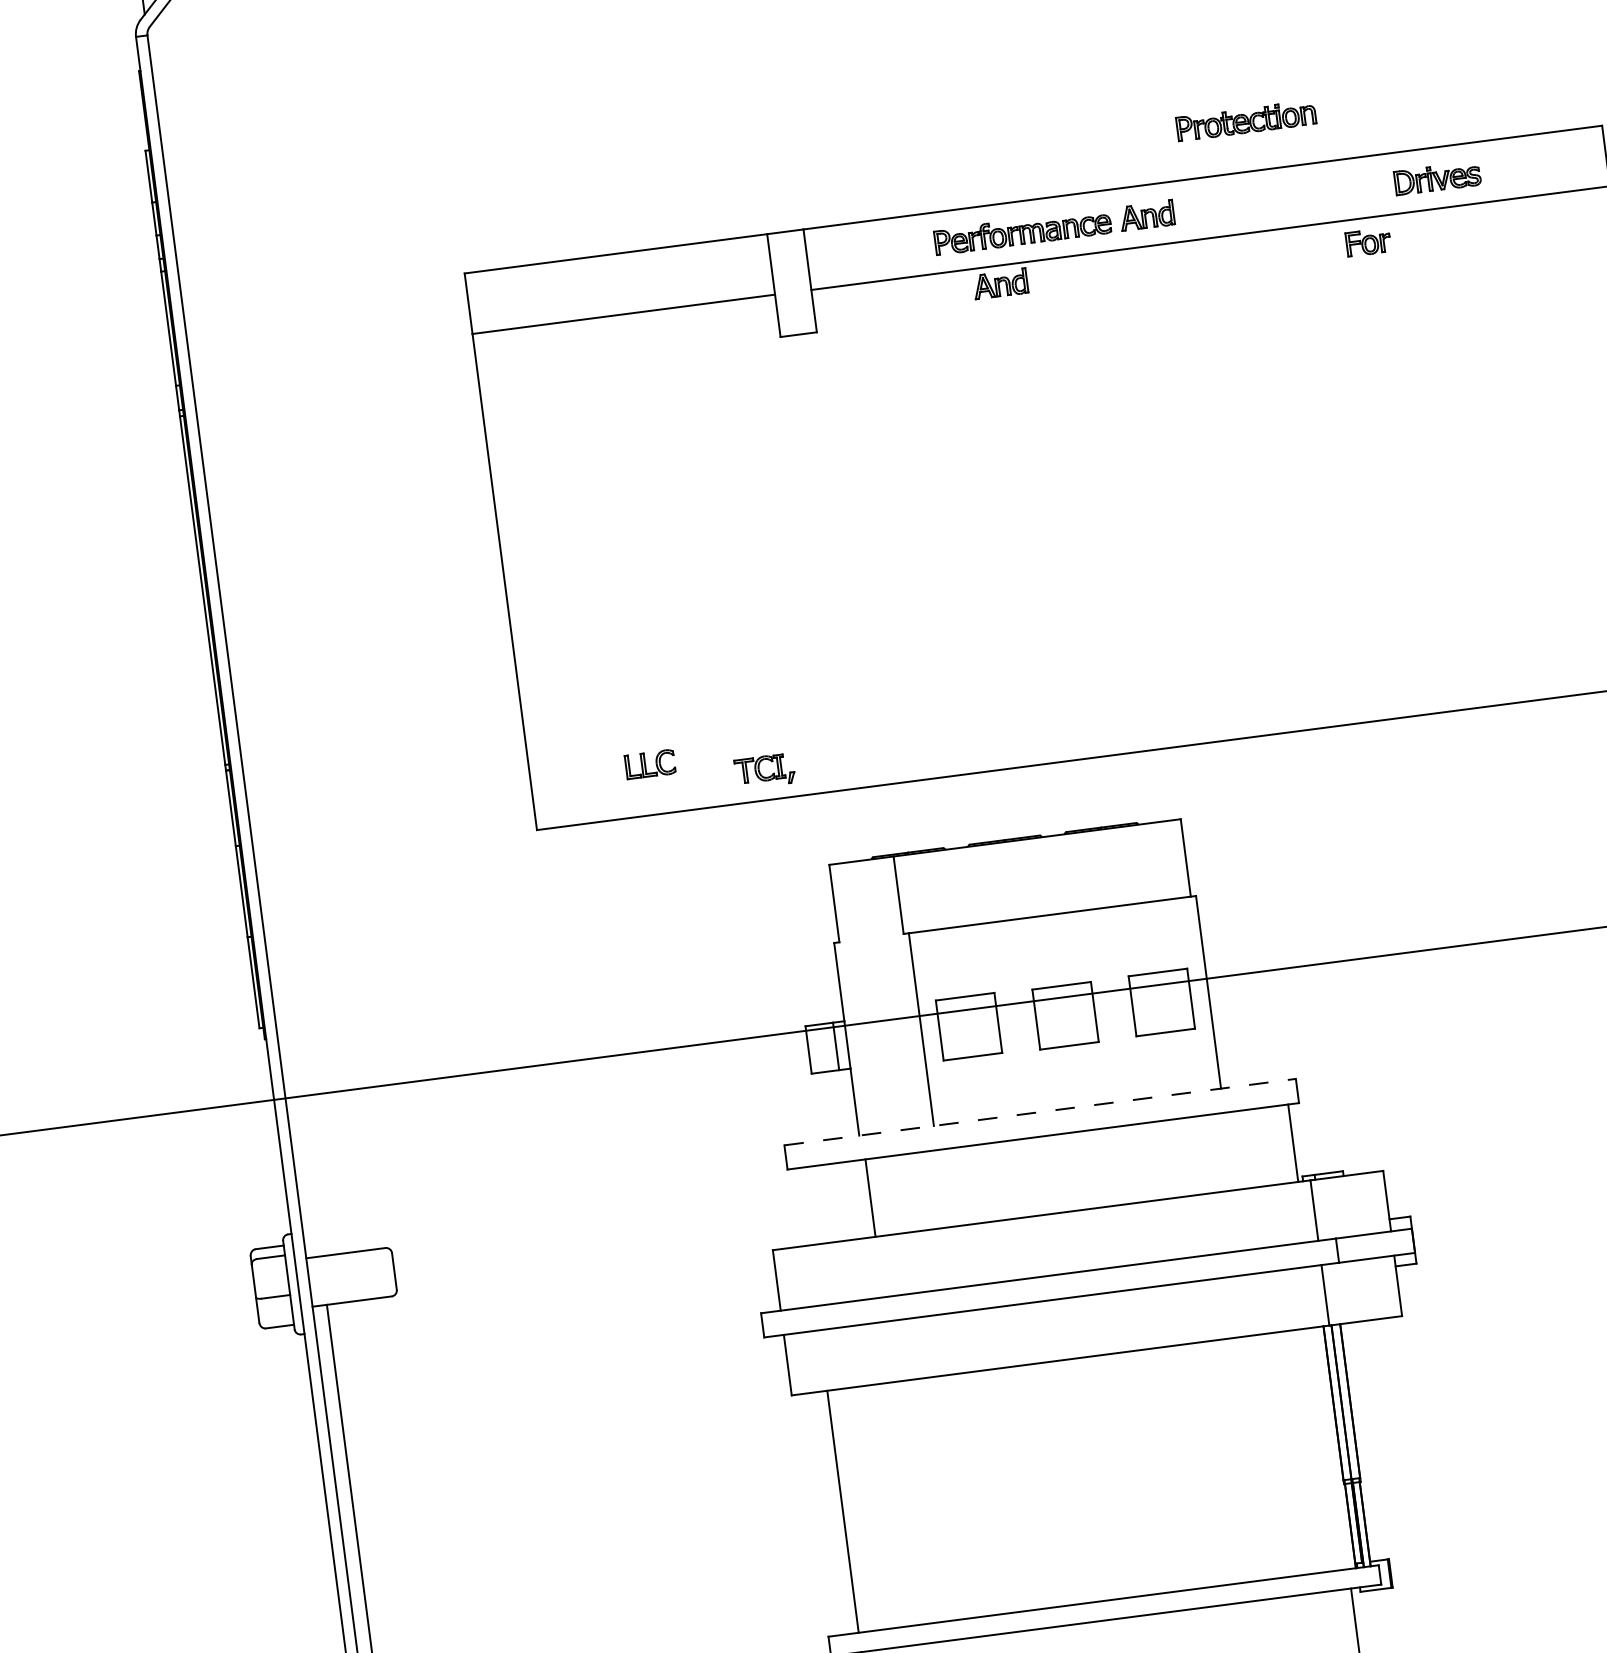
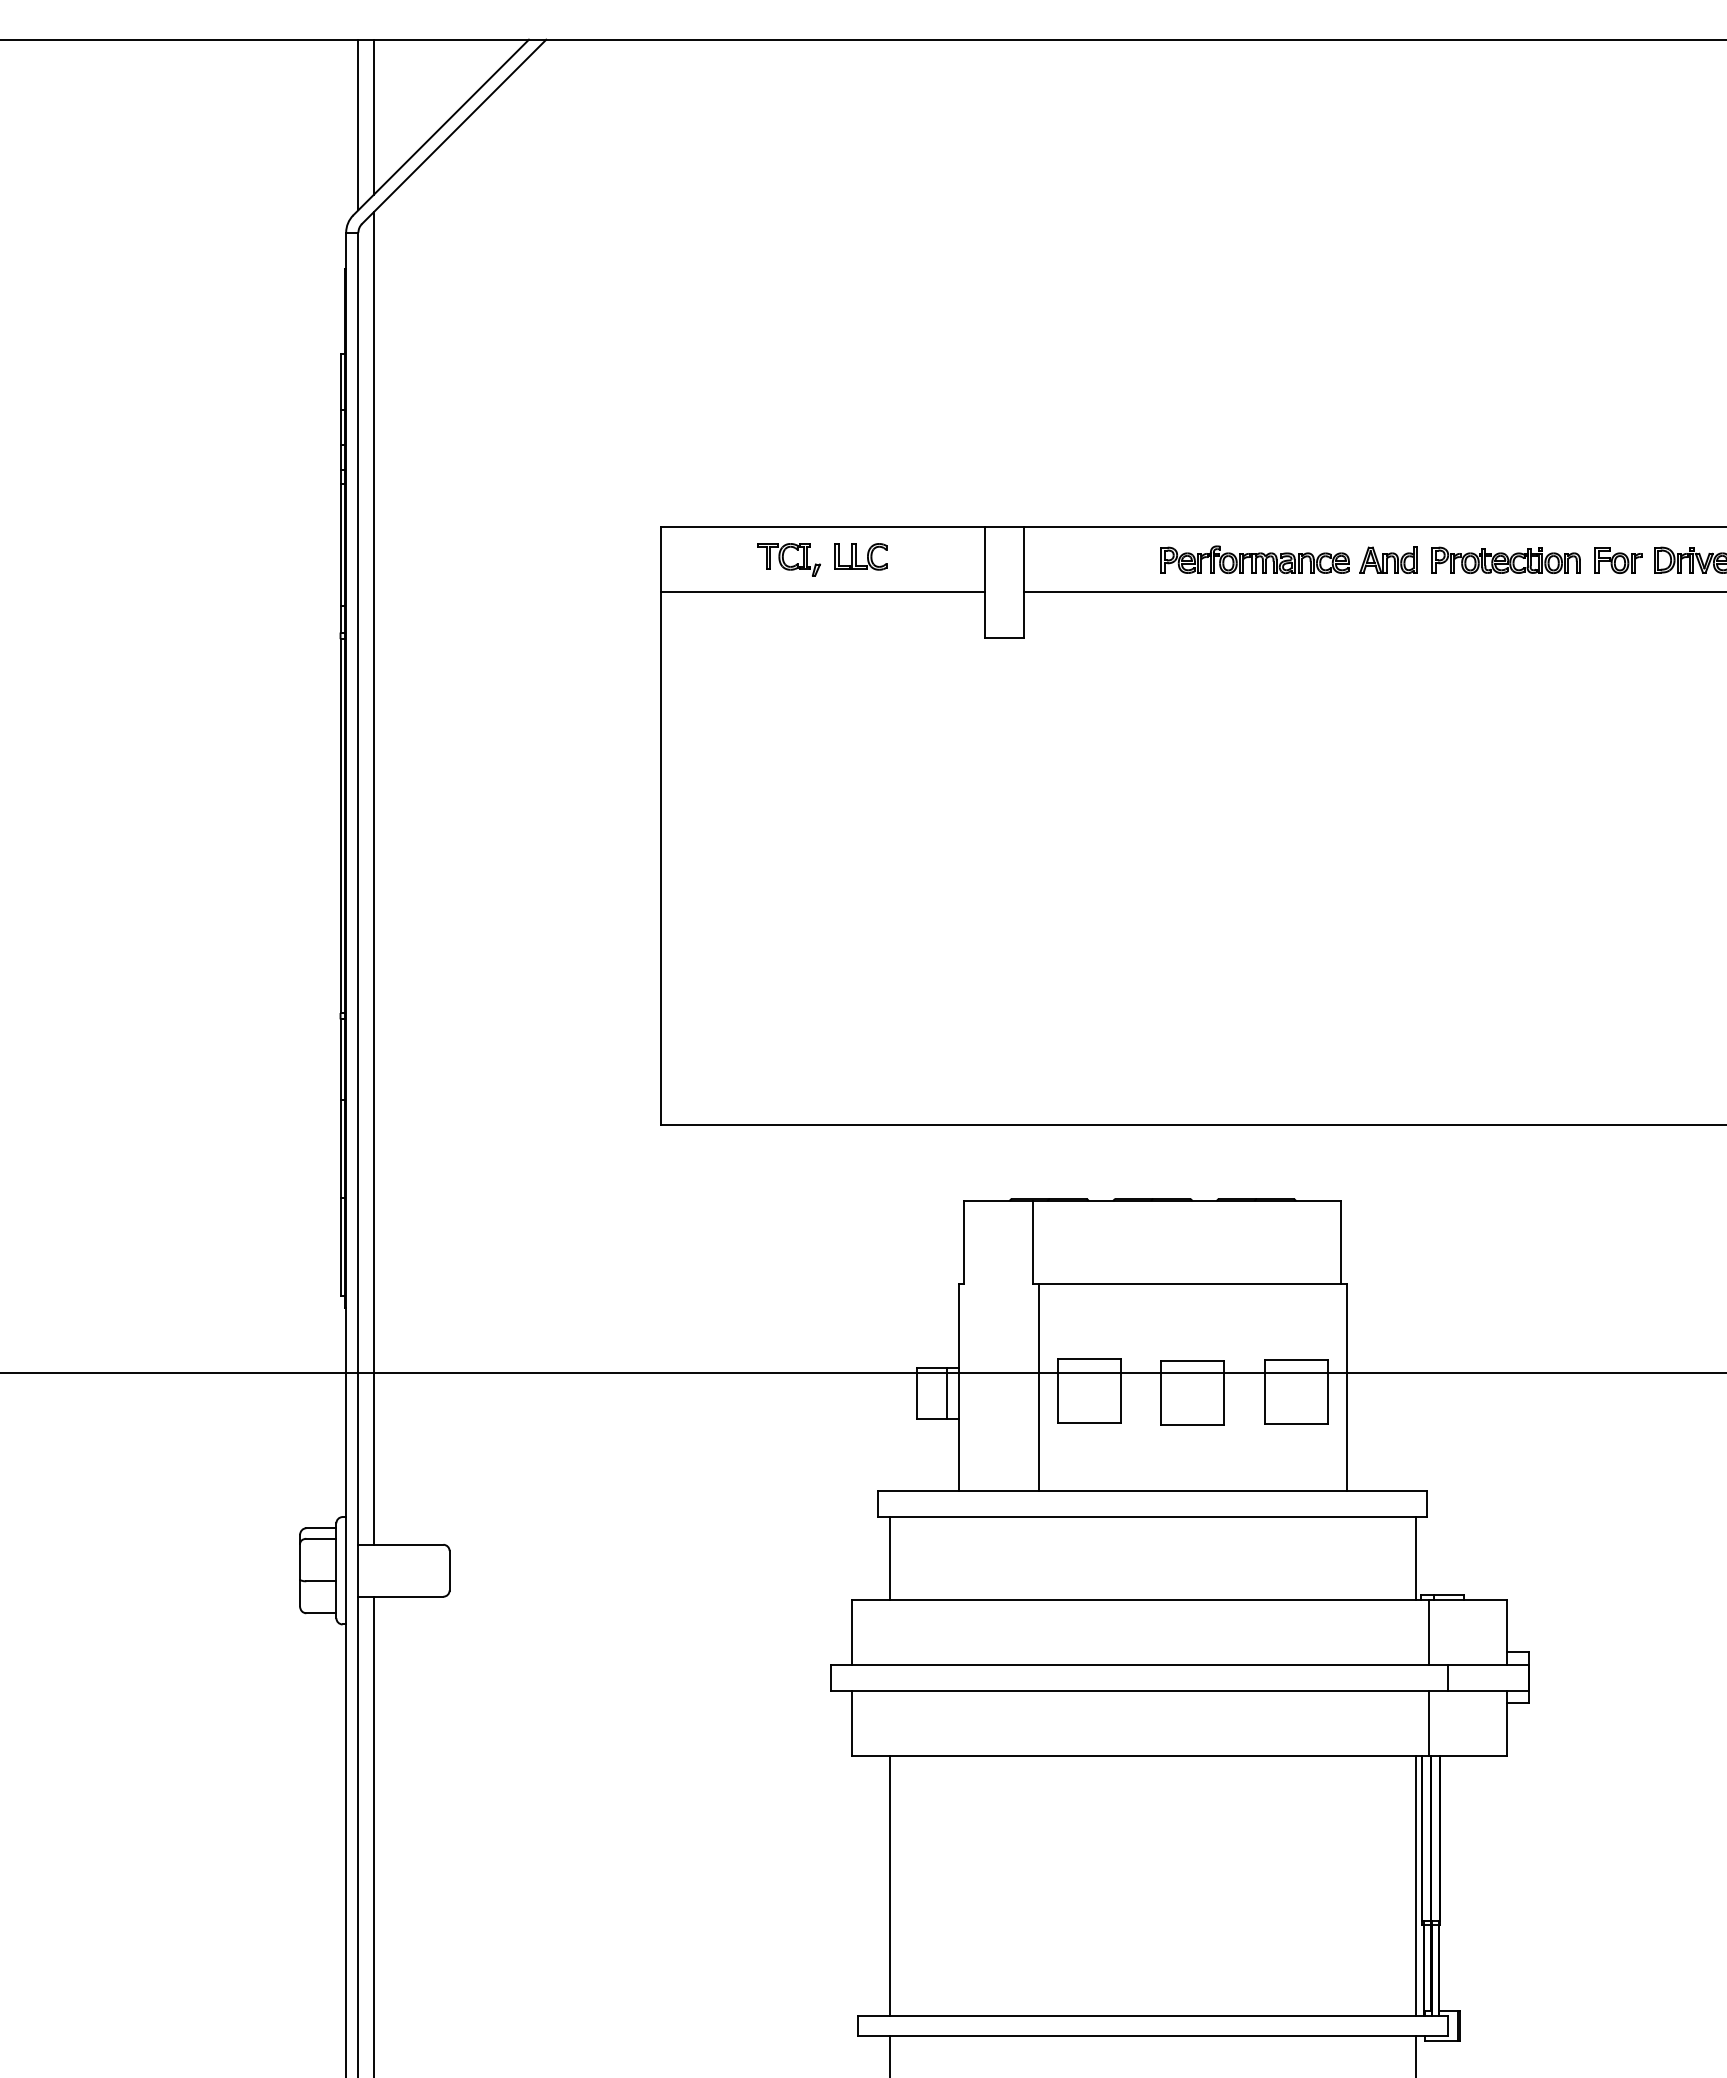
part: (1245, 120) -> (1505, 559), moved
part: (1368, 242) -> (1618, 560), moved
part: (1000, 283) -> (1224, 611), removed
line: (239, 635) -> (373, 878), added
part: (649, 764) -> (860, 556), moved
part: (764, 771) -> (788, 559), moved
line: (1040, 1112) -> (1153, 1491), dashed -> solid
line: (870, 1197) -> (890, 1558), moved
line: (1332, 1447) -> (1415, 1885), added

